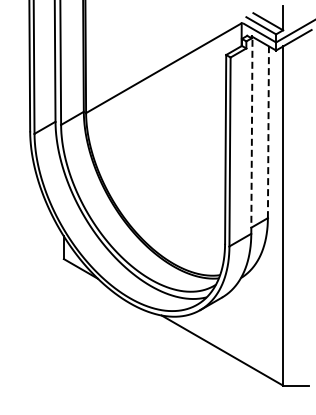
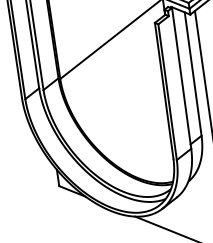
line: (268, 132) -> (193, 74), dashed -> solid
line: (251, 134) -> (181, 77), dashed -> solid

